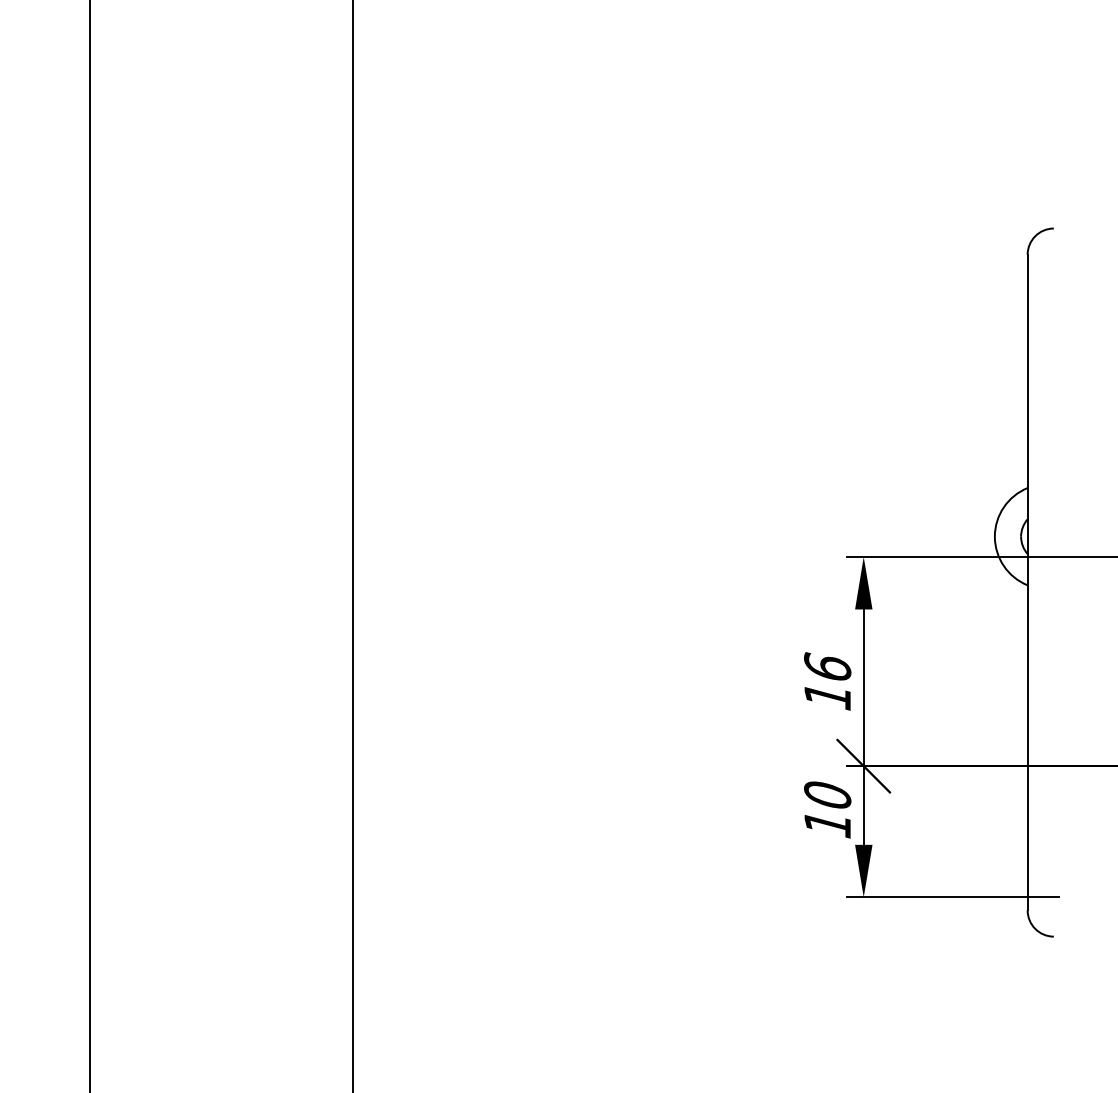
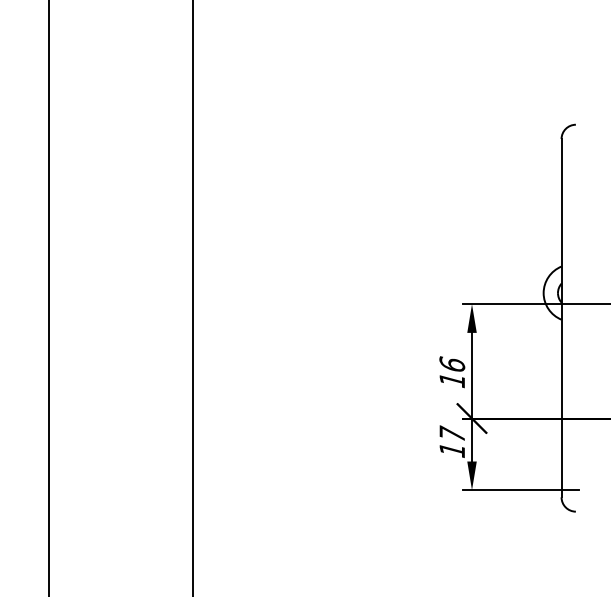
text: (828, 793) -> (452, 433), 10 -> 17

